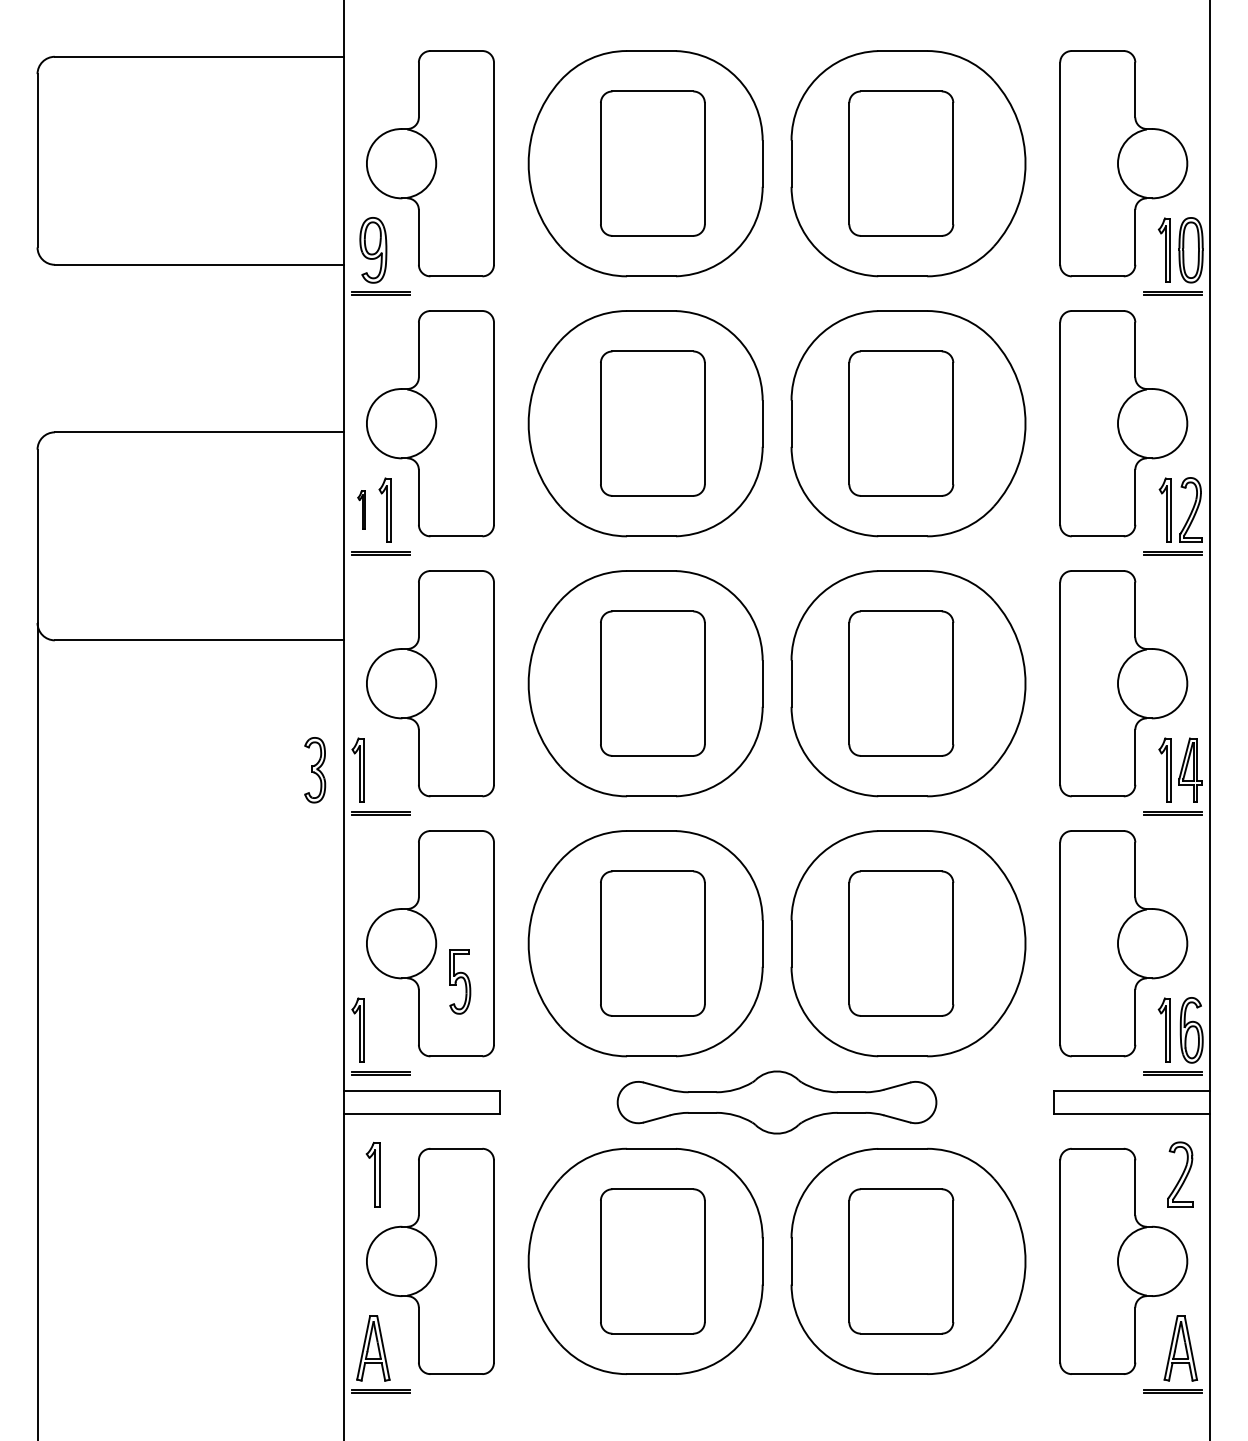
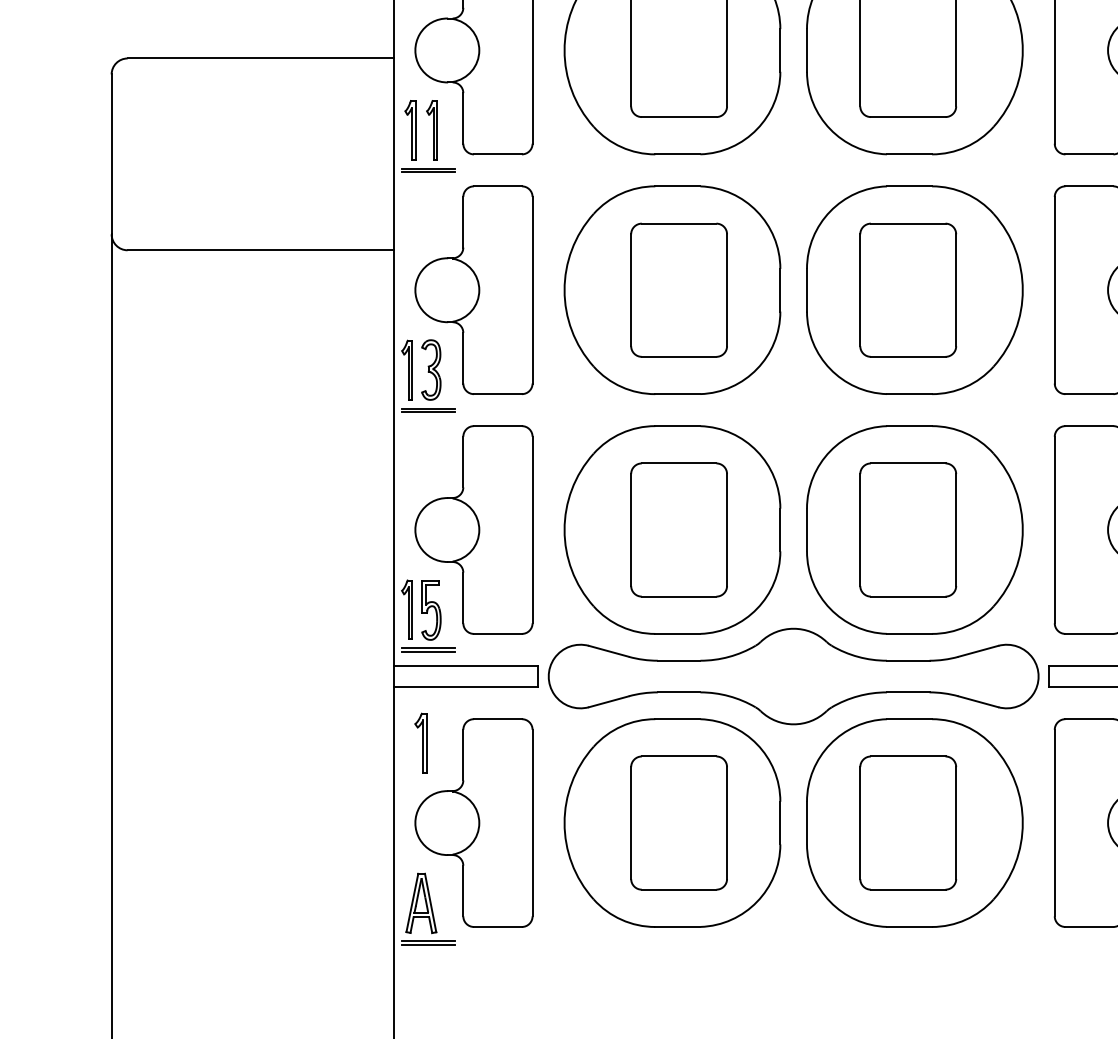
part: (361, 509) -> (410, 129), size x1.67
part: (315, 770) -> (431, 370), moved
part: (460, 981) -> (431, 610), moved
part: (776, 1102) -> (793, 676), size x1.67

